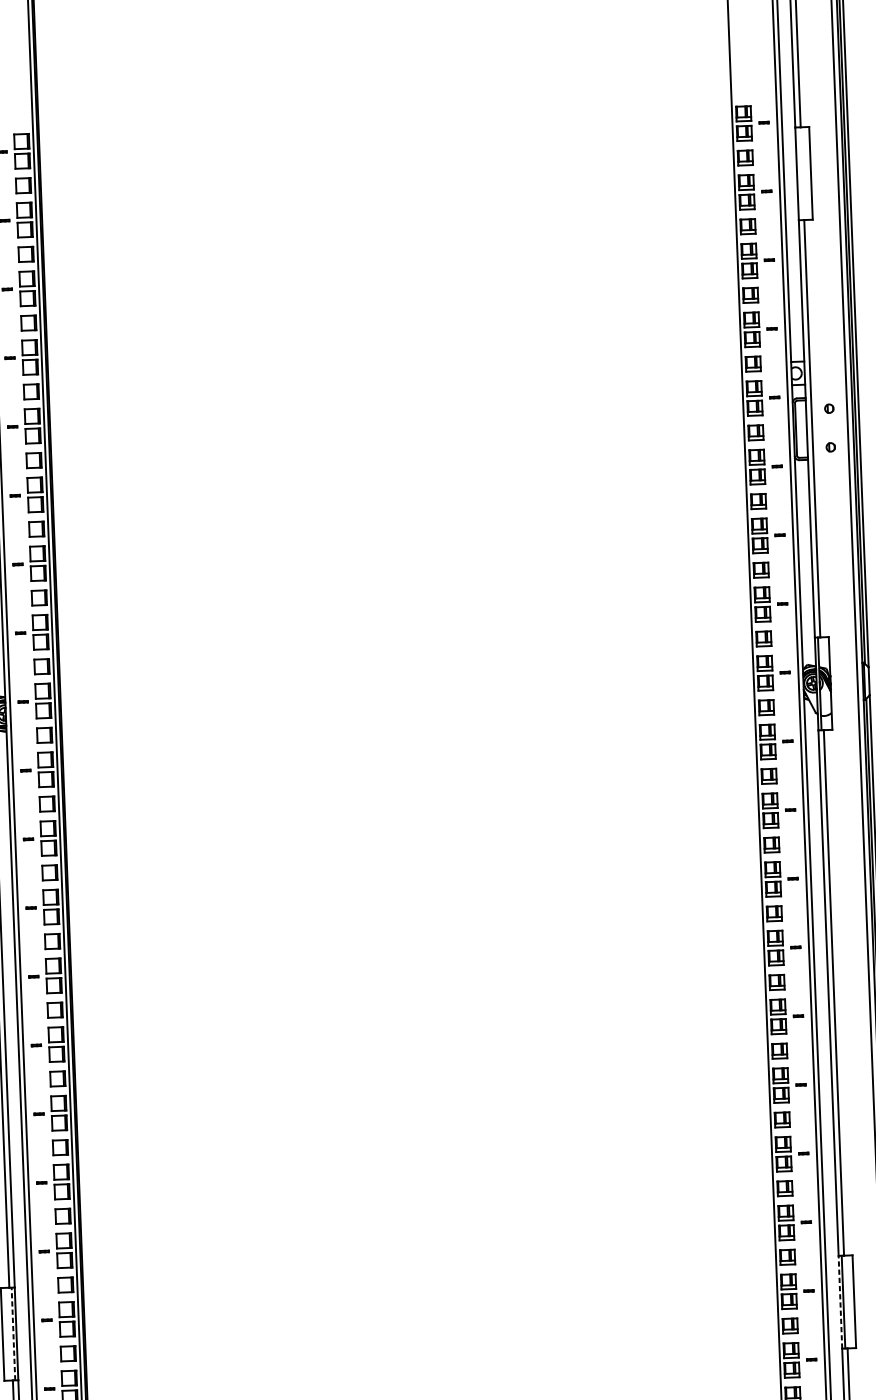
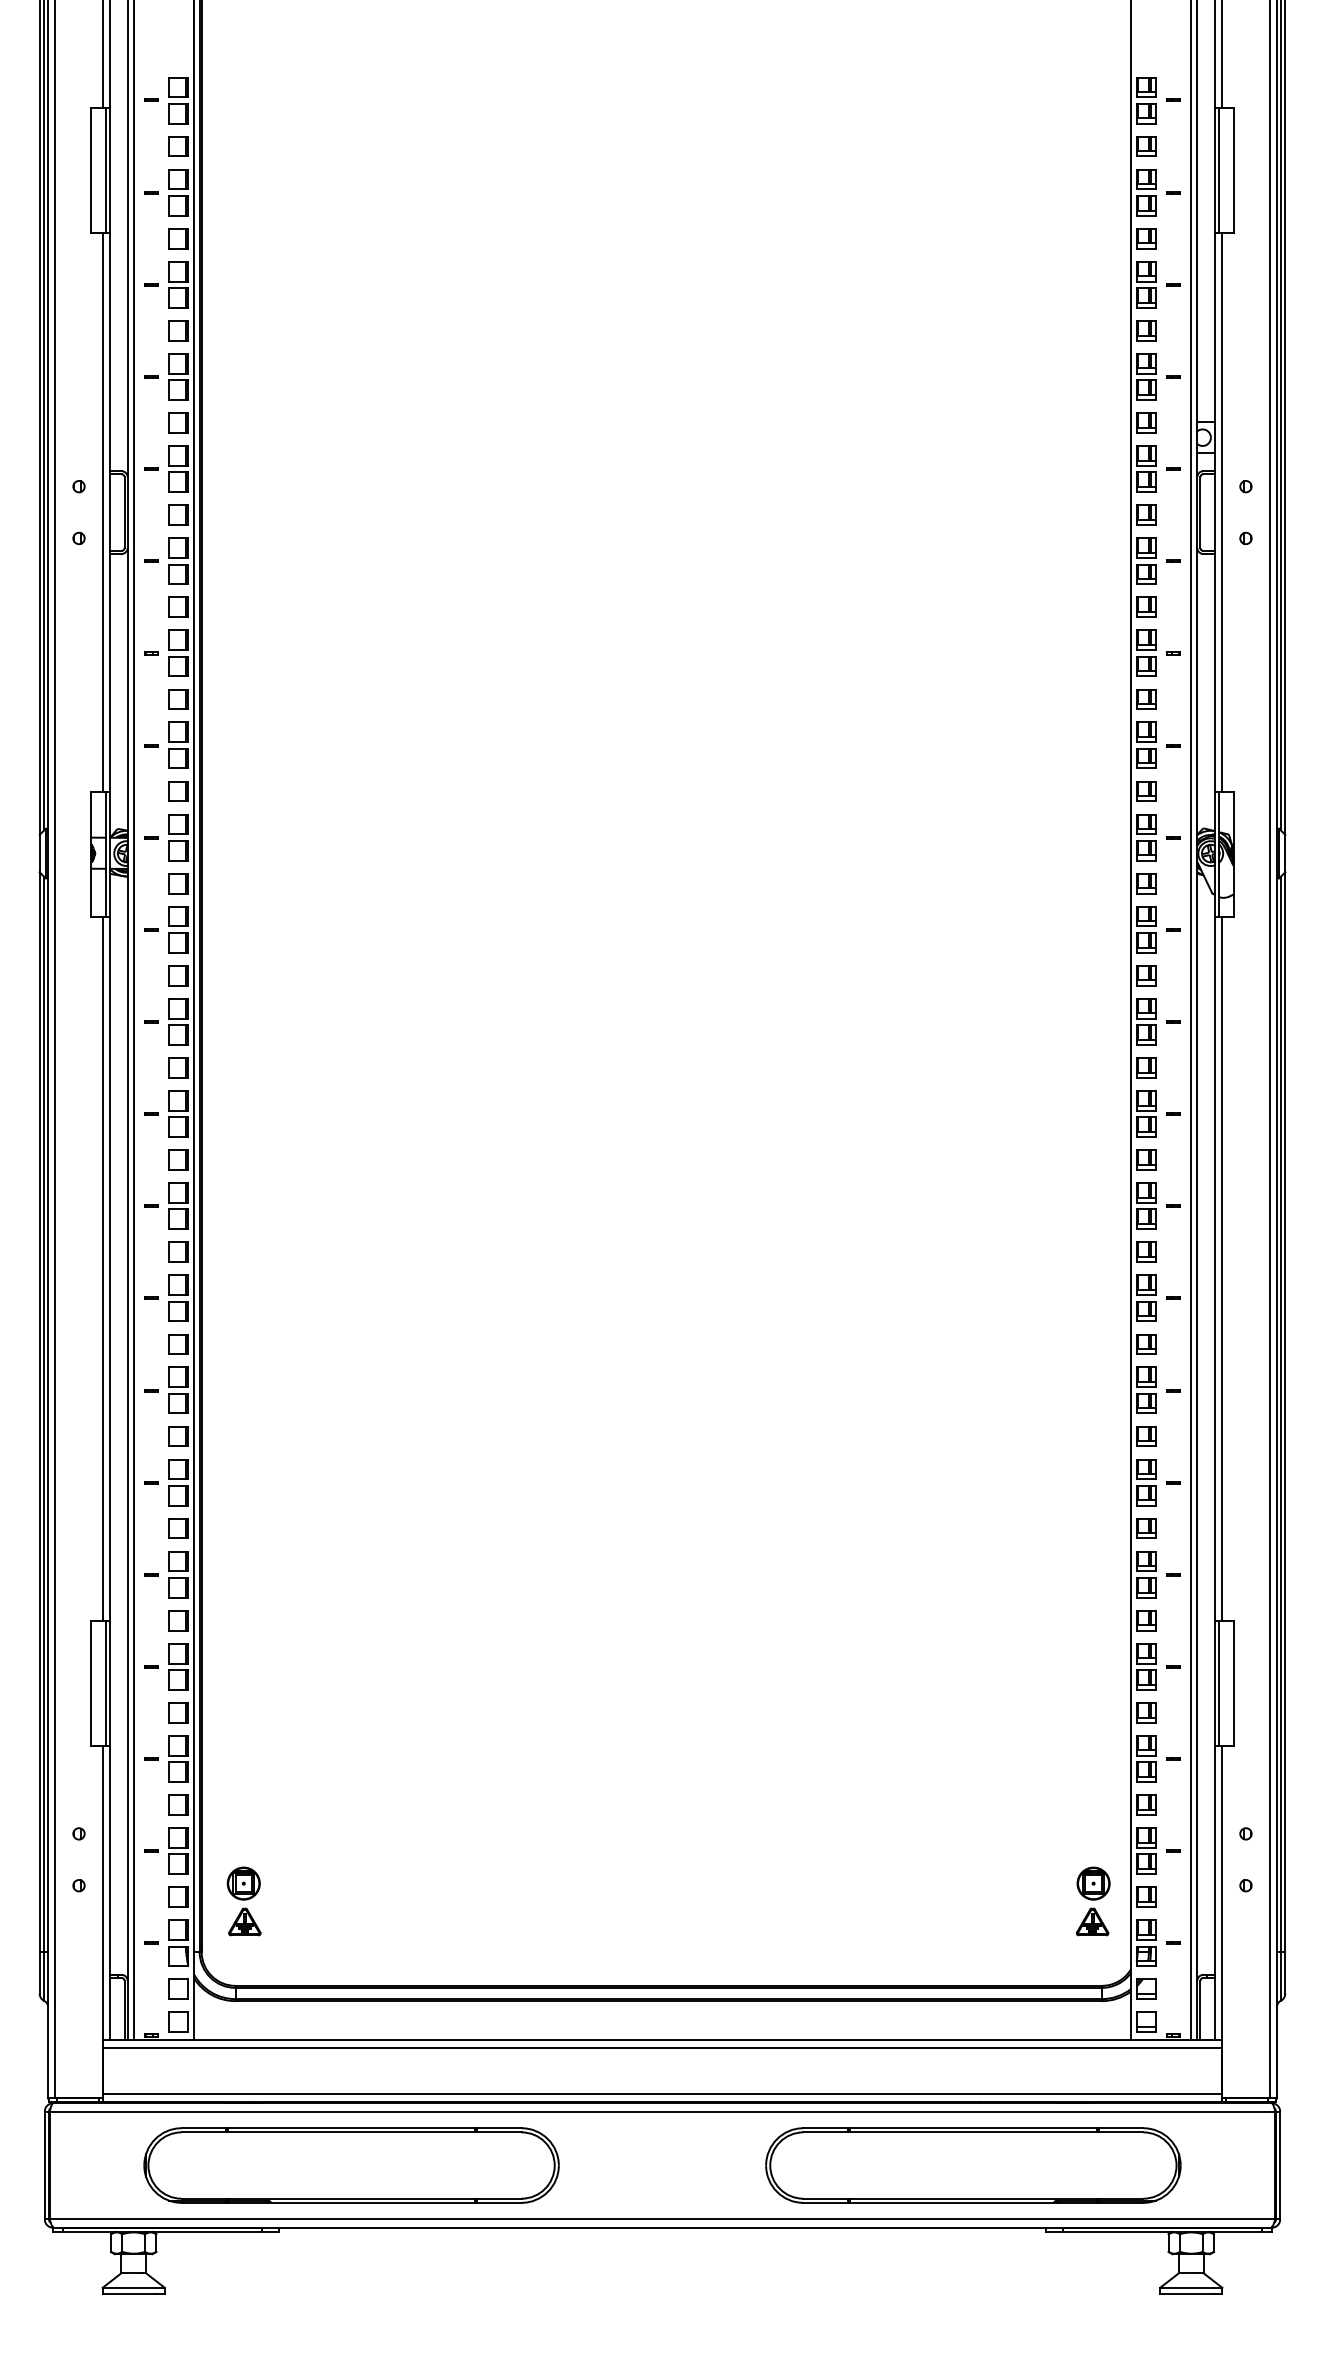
line: (800, 173) -> (1219, 170), added
line: (840, 1302) -> (1214, 1683), dashed -> solid
line: (13, 1333) -> (105, 1683), dashed -> solid

